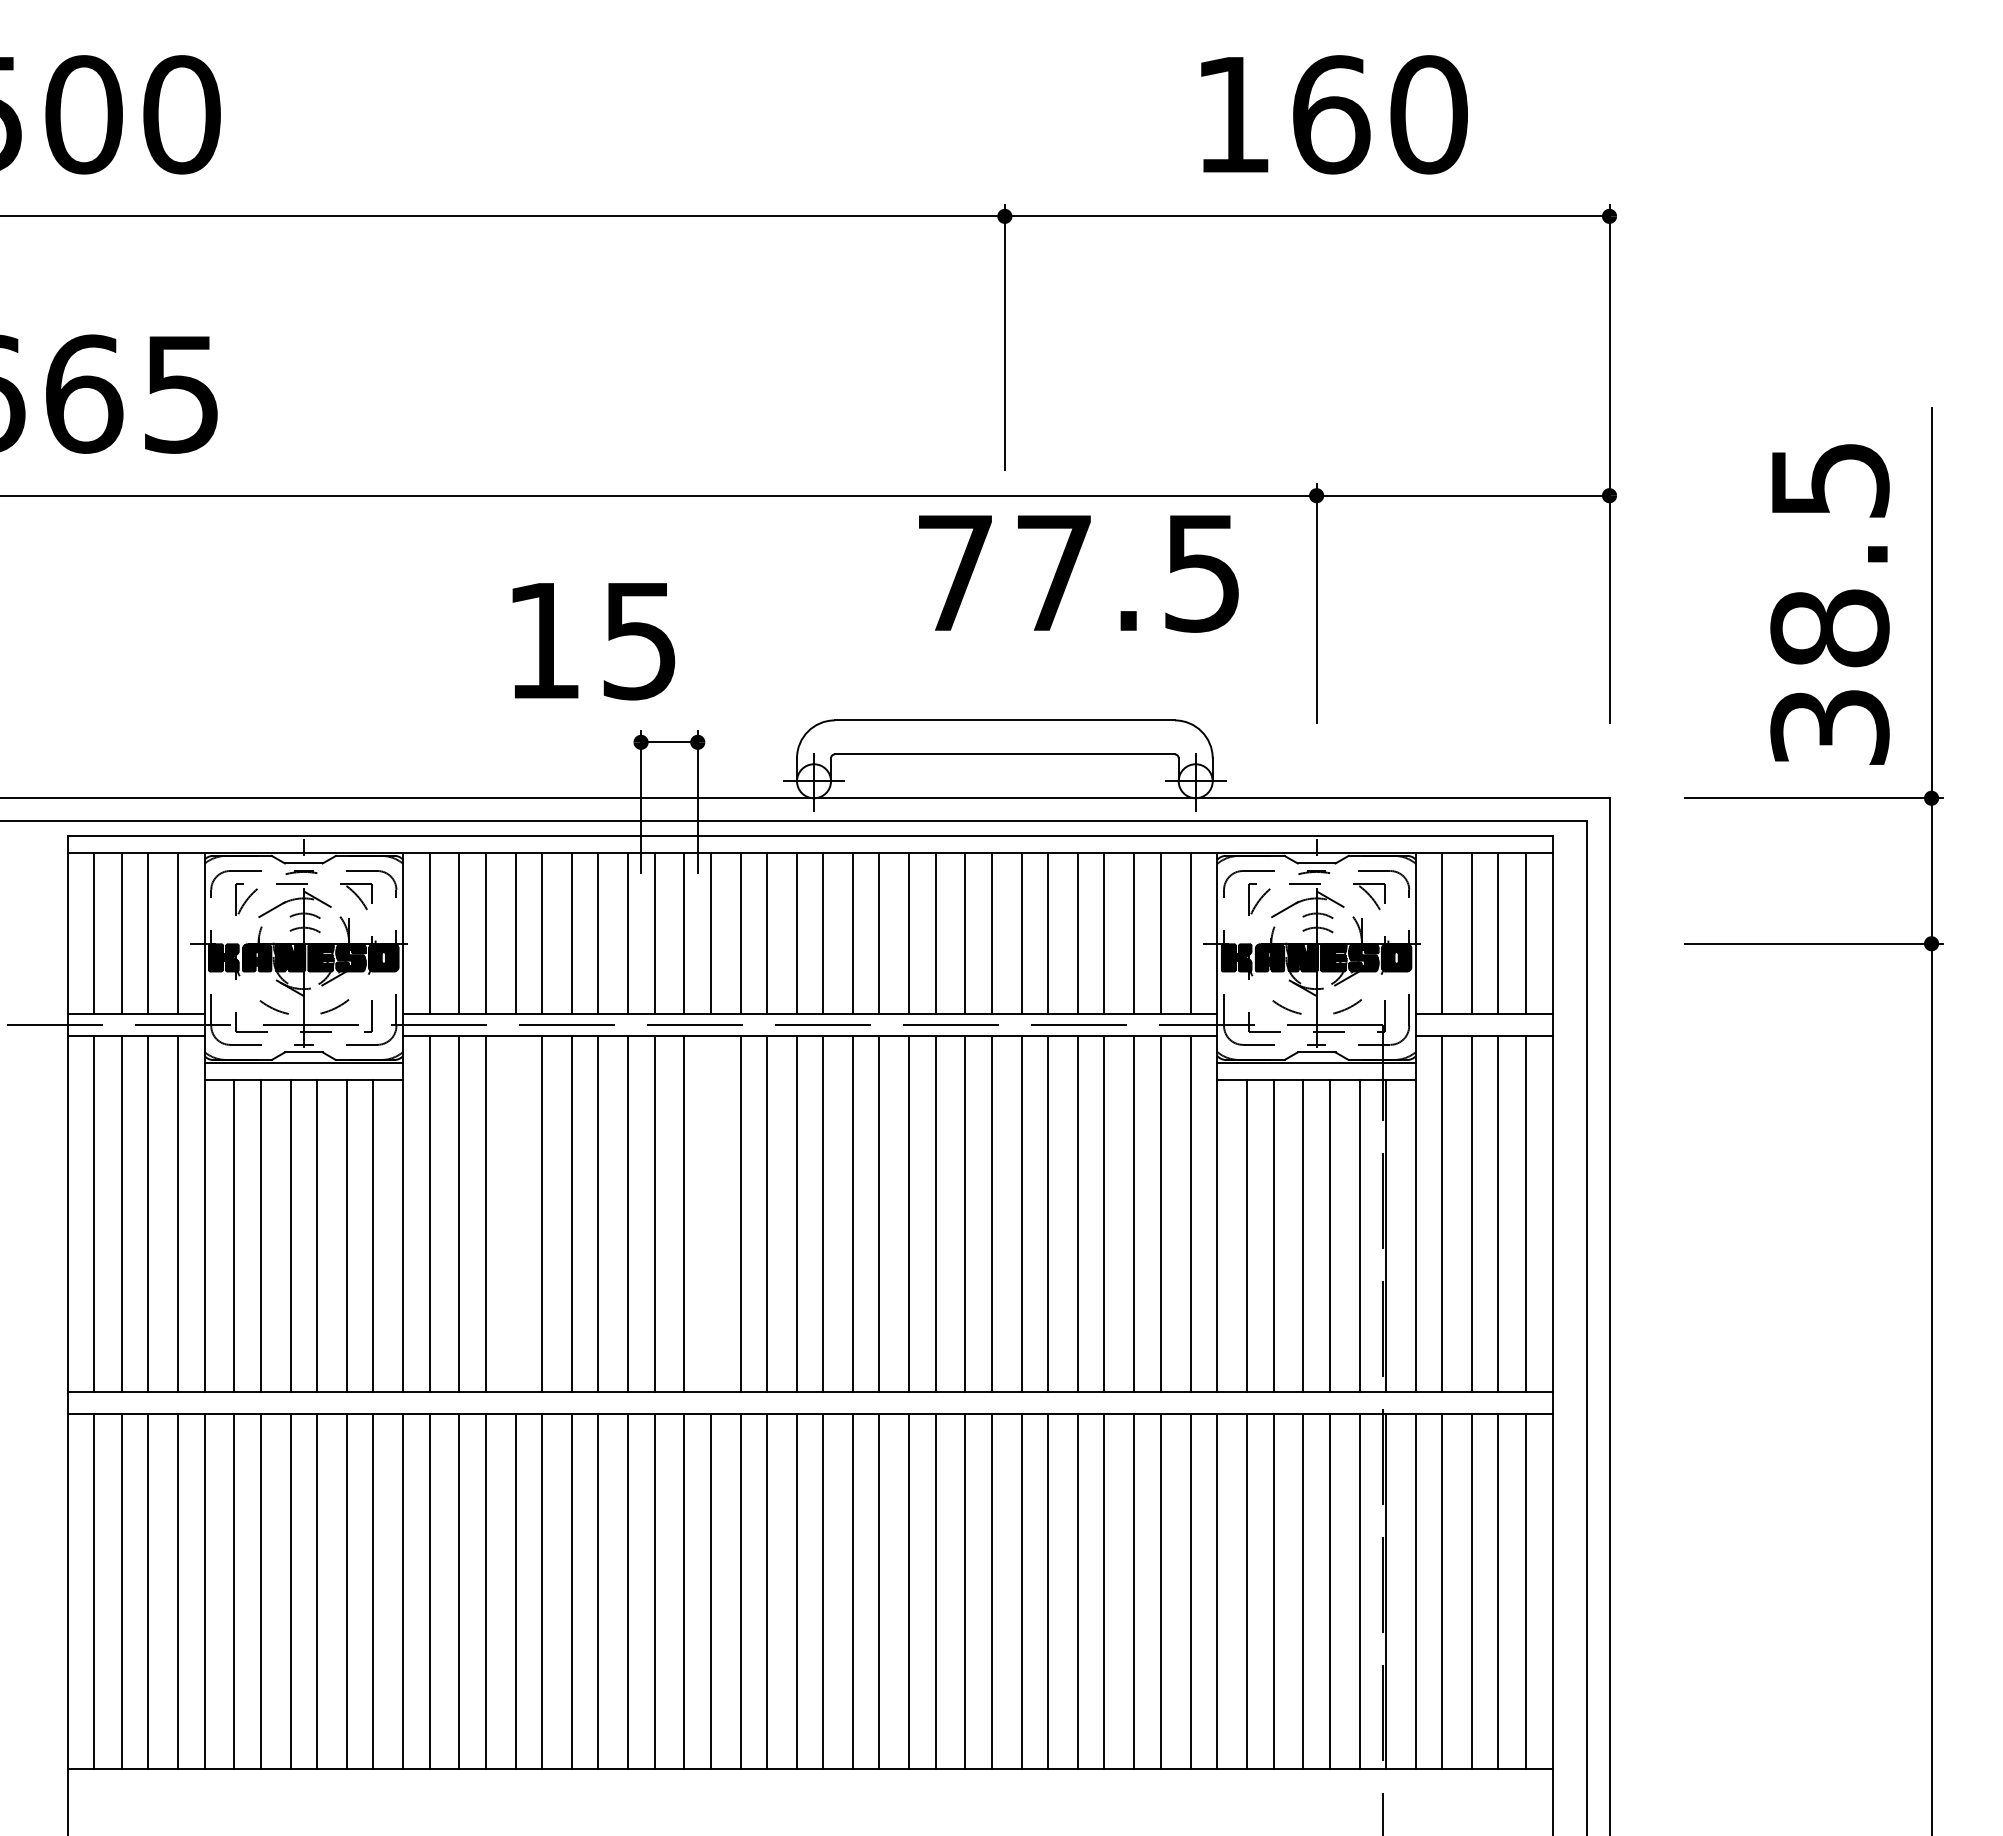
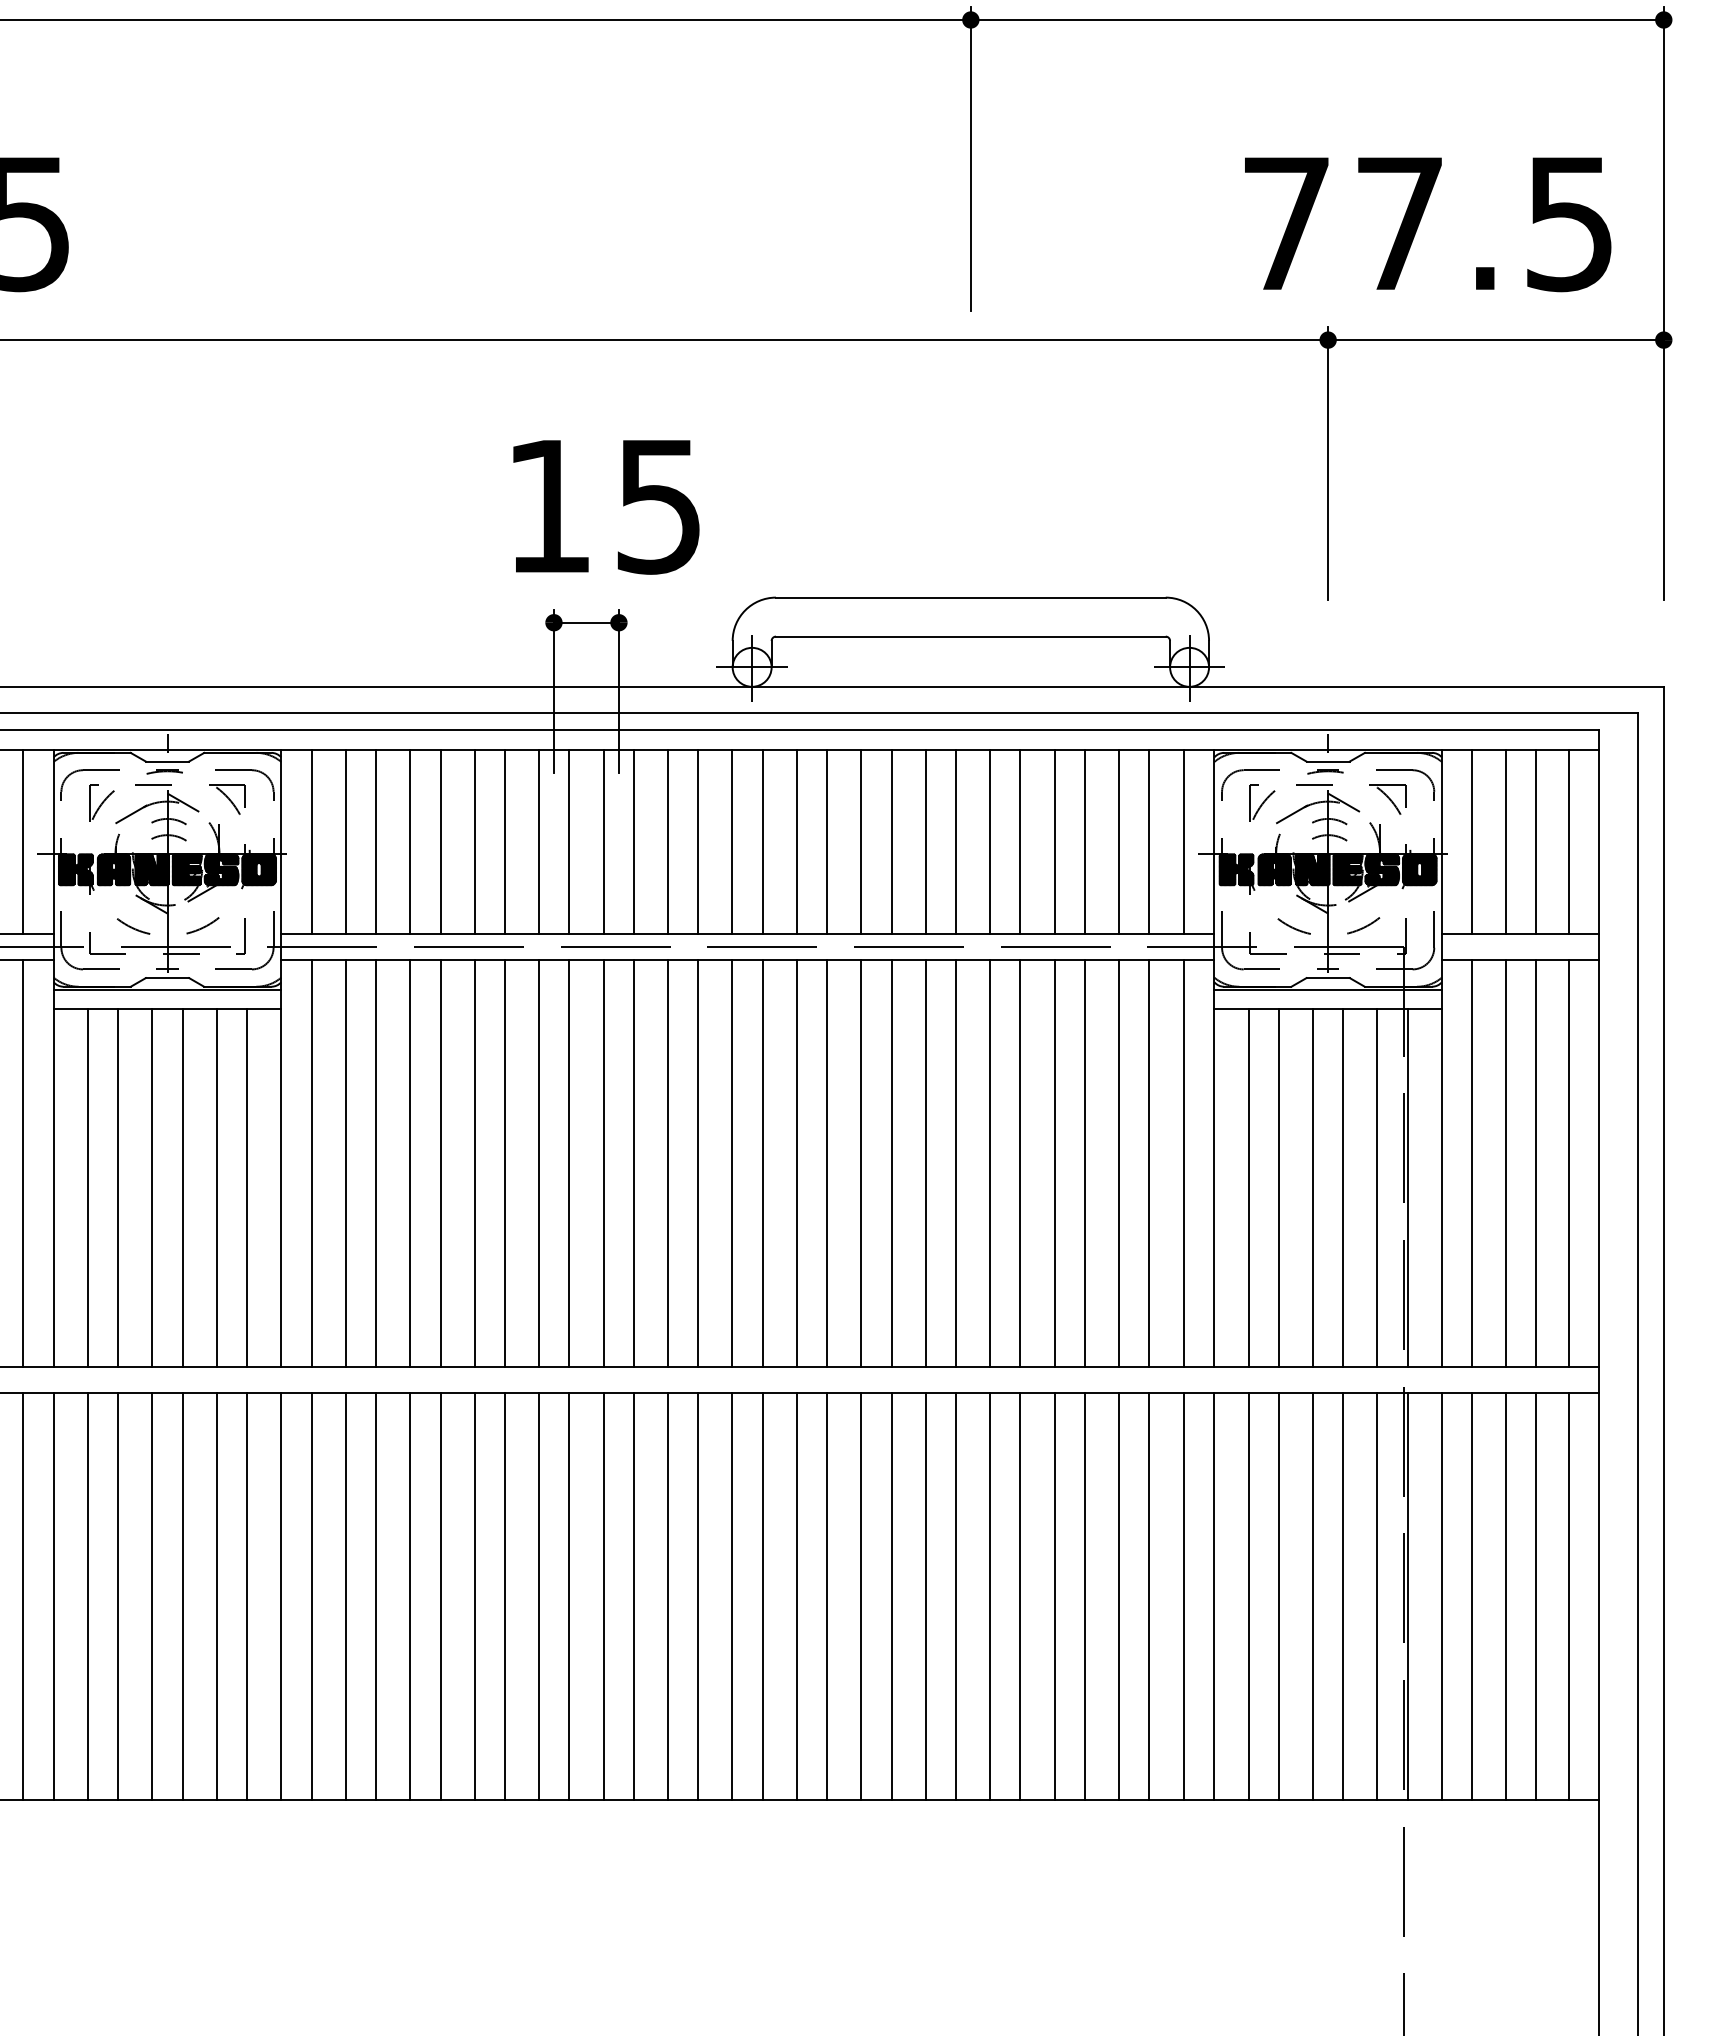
text: (1078, 573) -> (1427, 224), moved
text: (593, 641) -> (606, 507), moved
line: (515, 1213) -> (410, 1162), added
line: (710, 1213) -> (633, 1162), added

